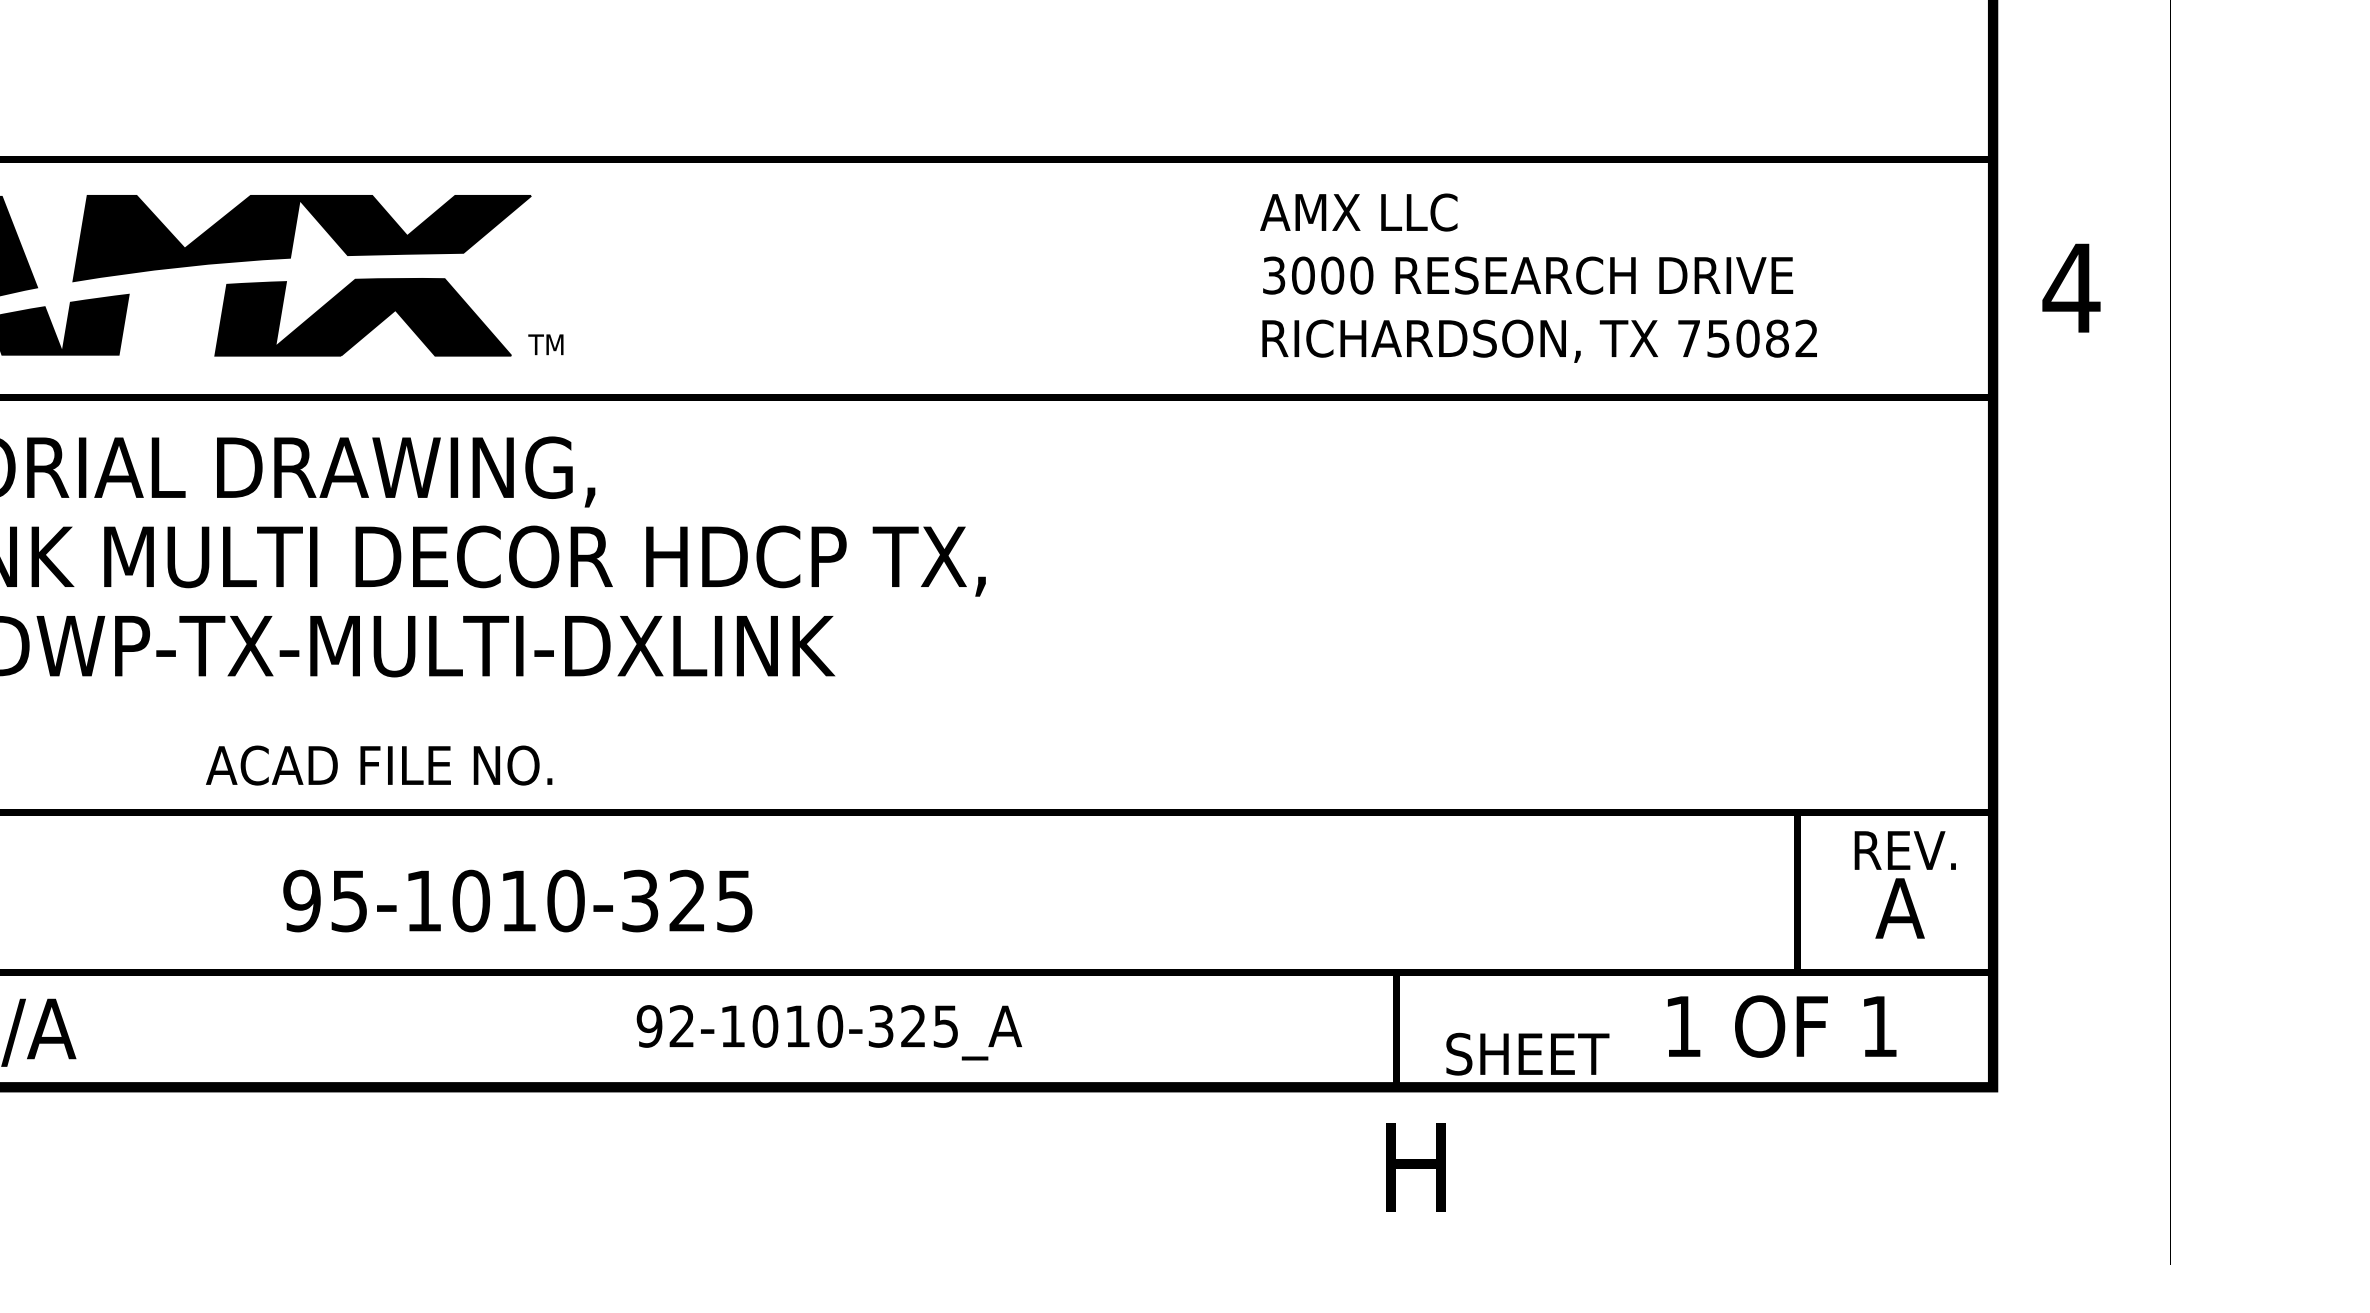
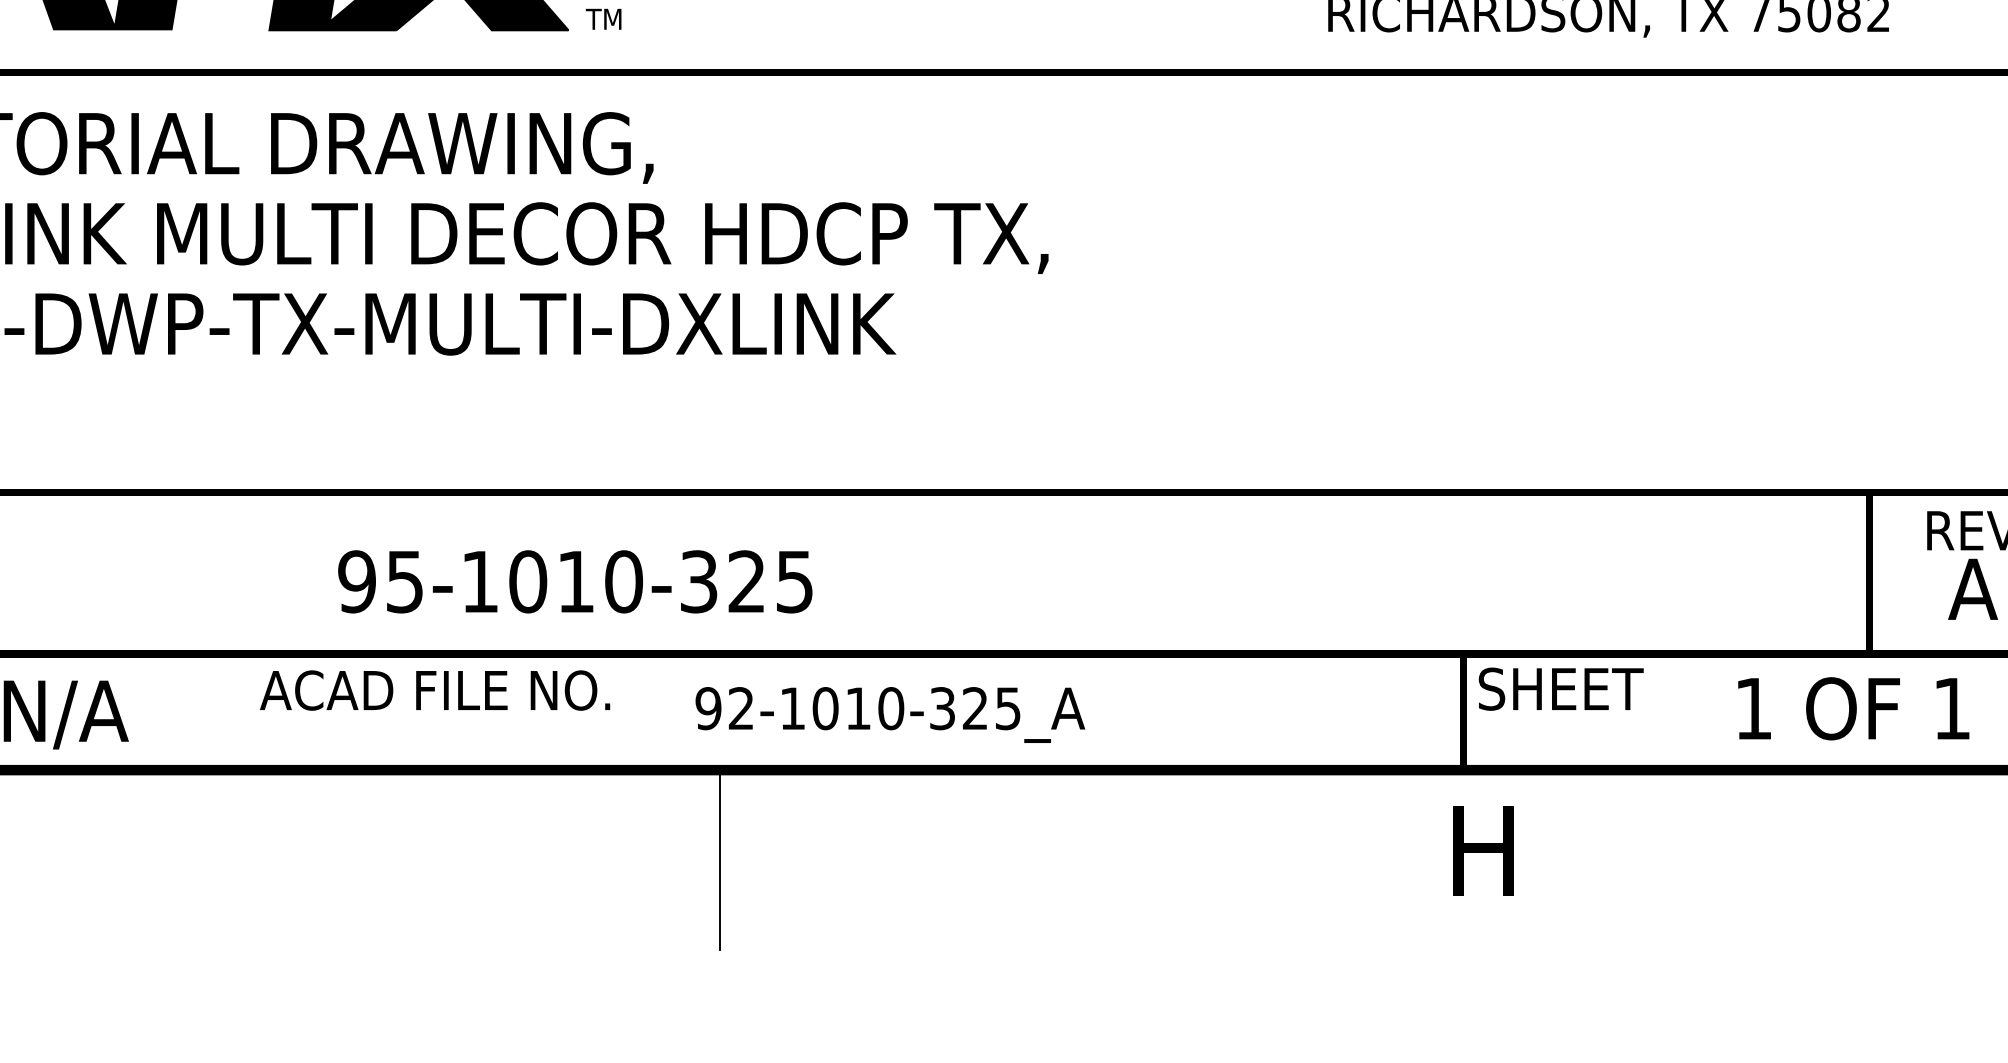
text: (379, 765) -> (435, 690), moved
text: (1527, 1053) -> (1560, 688), moved
line: (661, 1175) -> (720, 859), added

